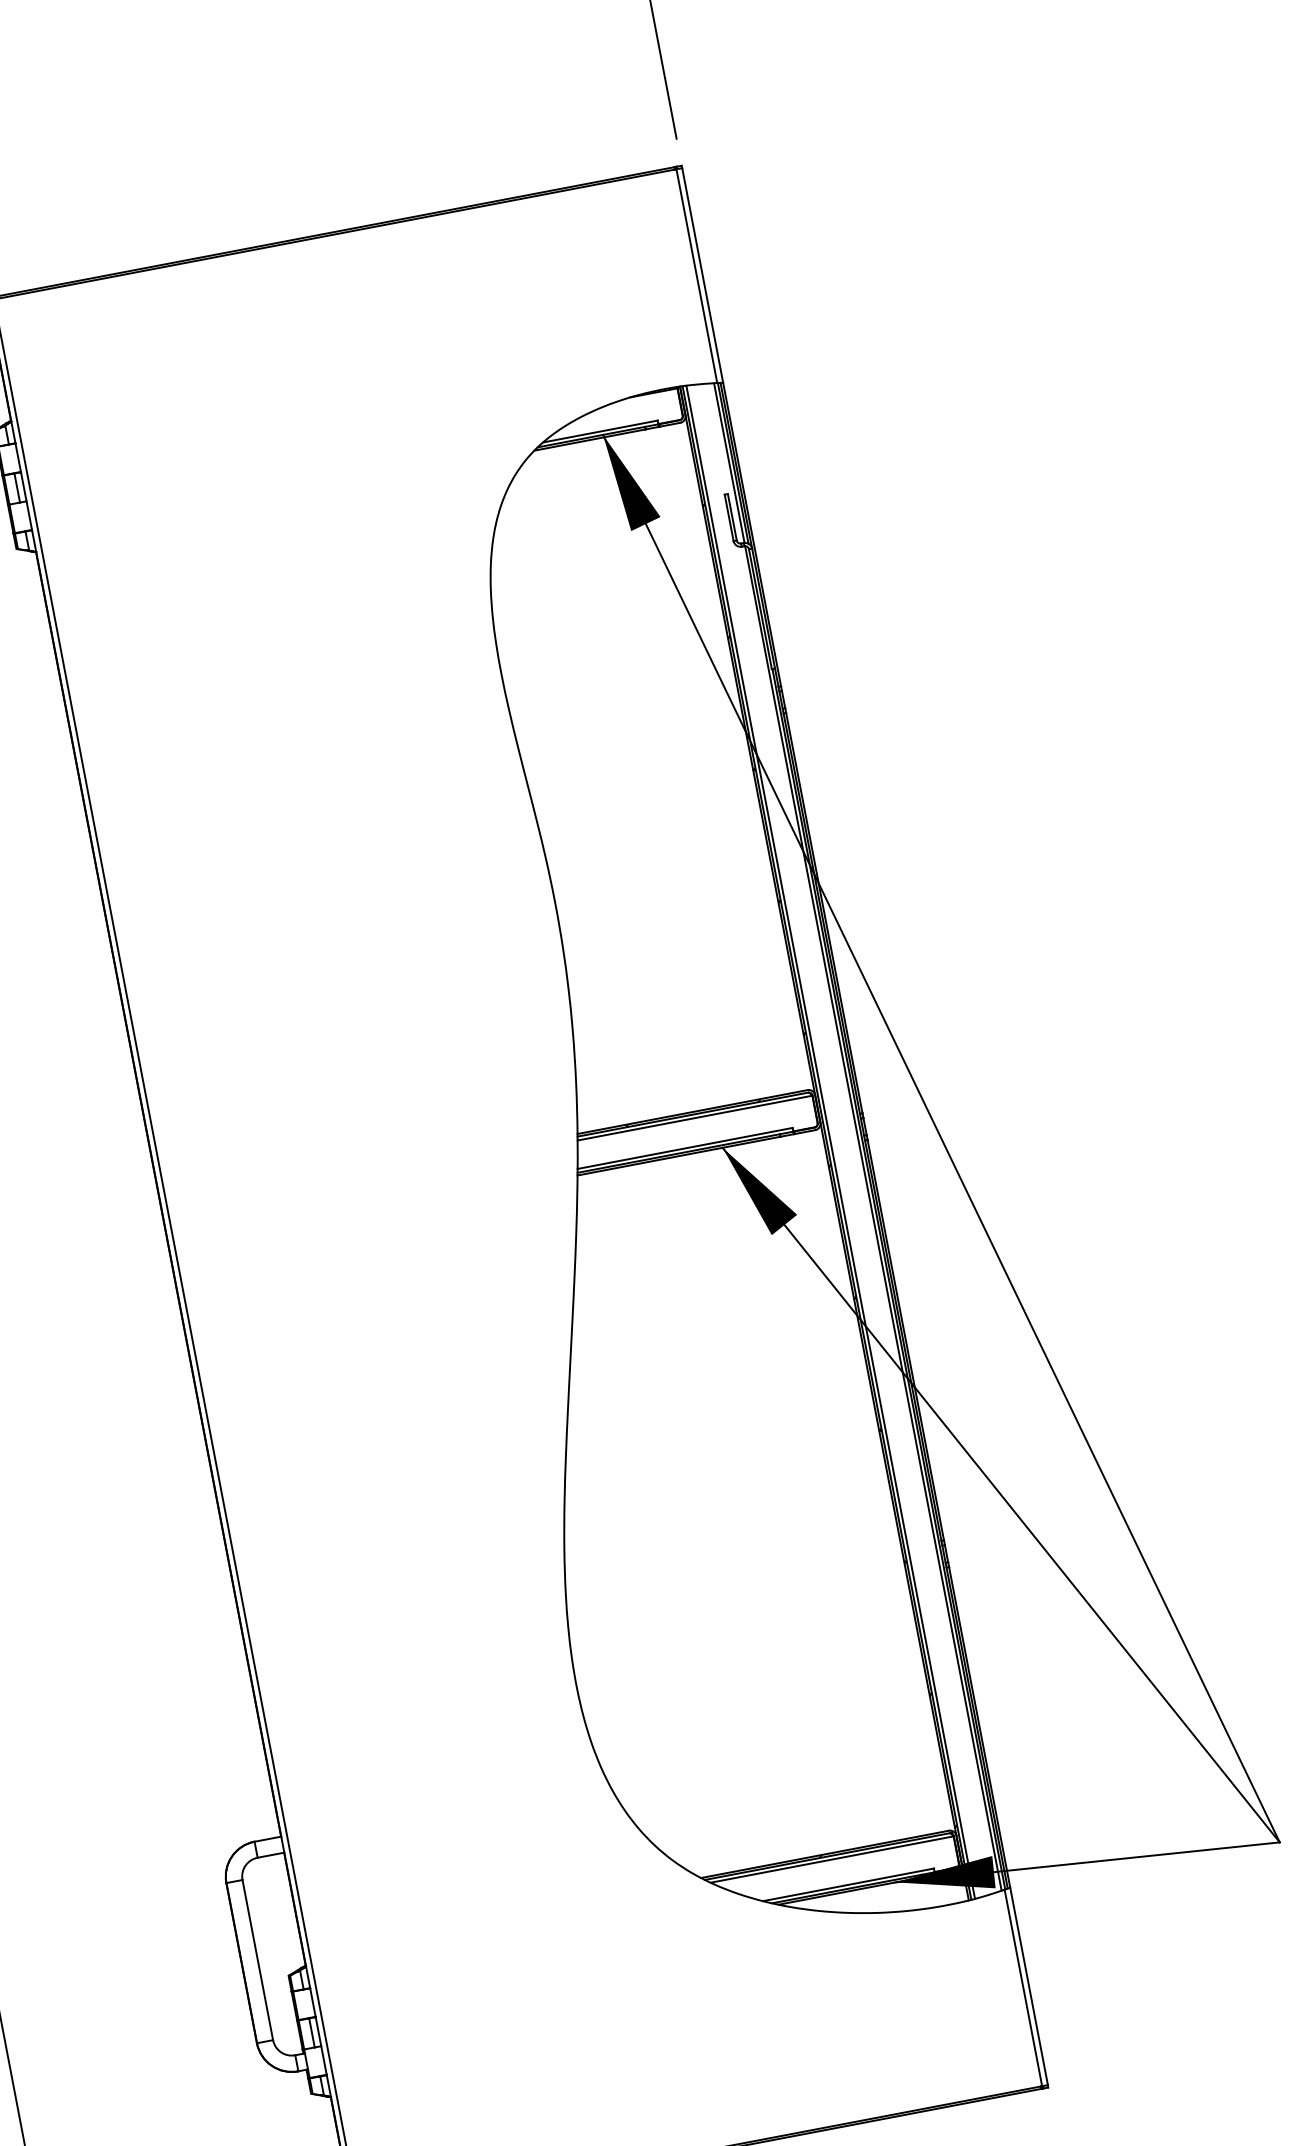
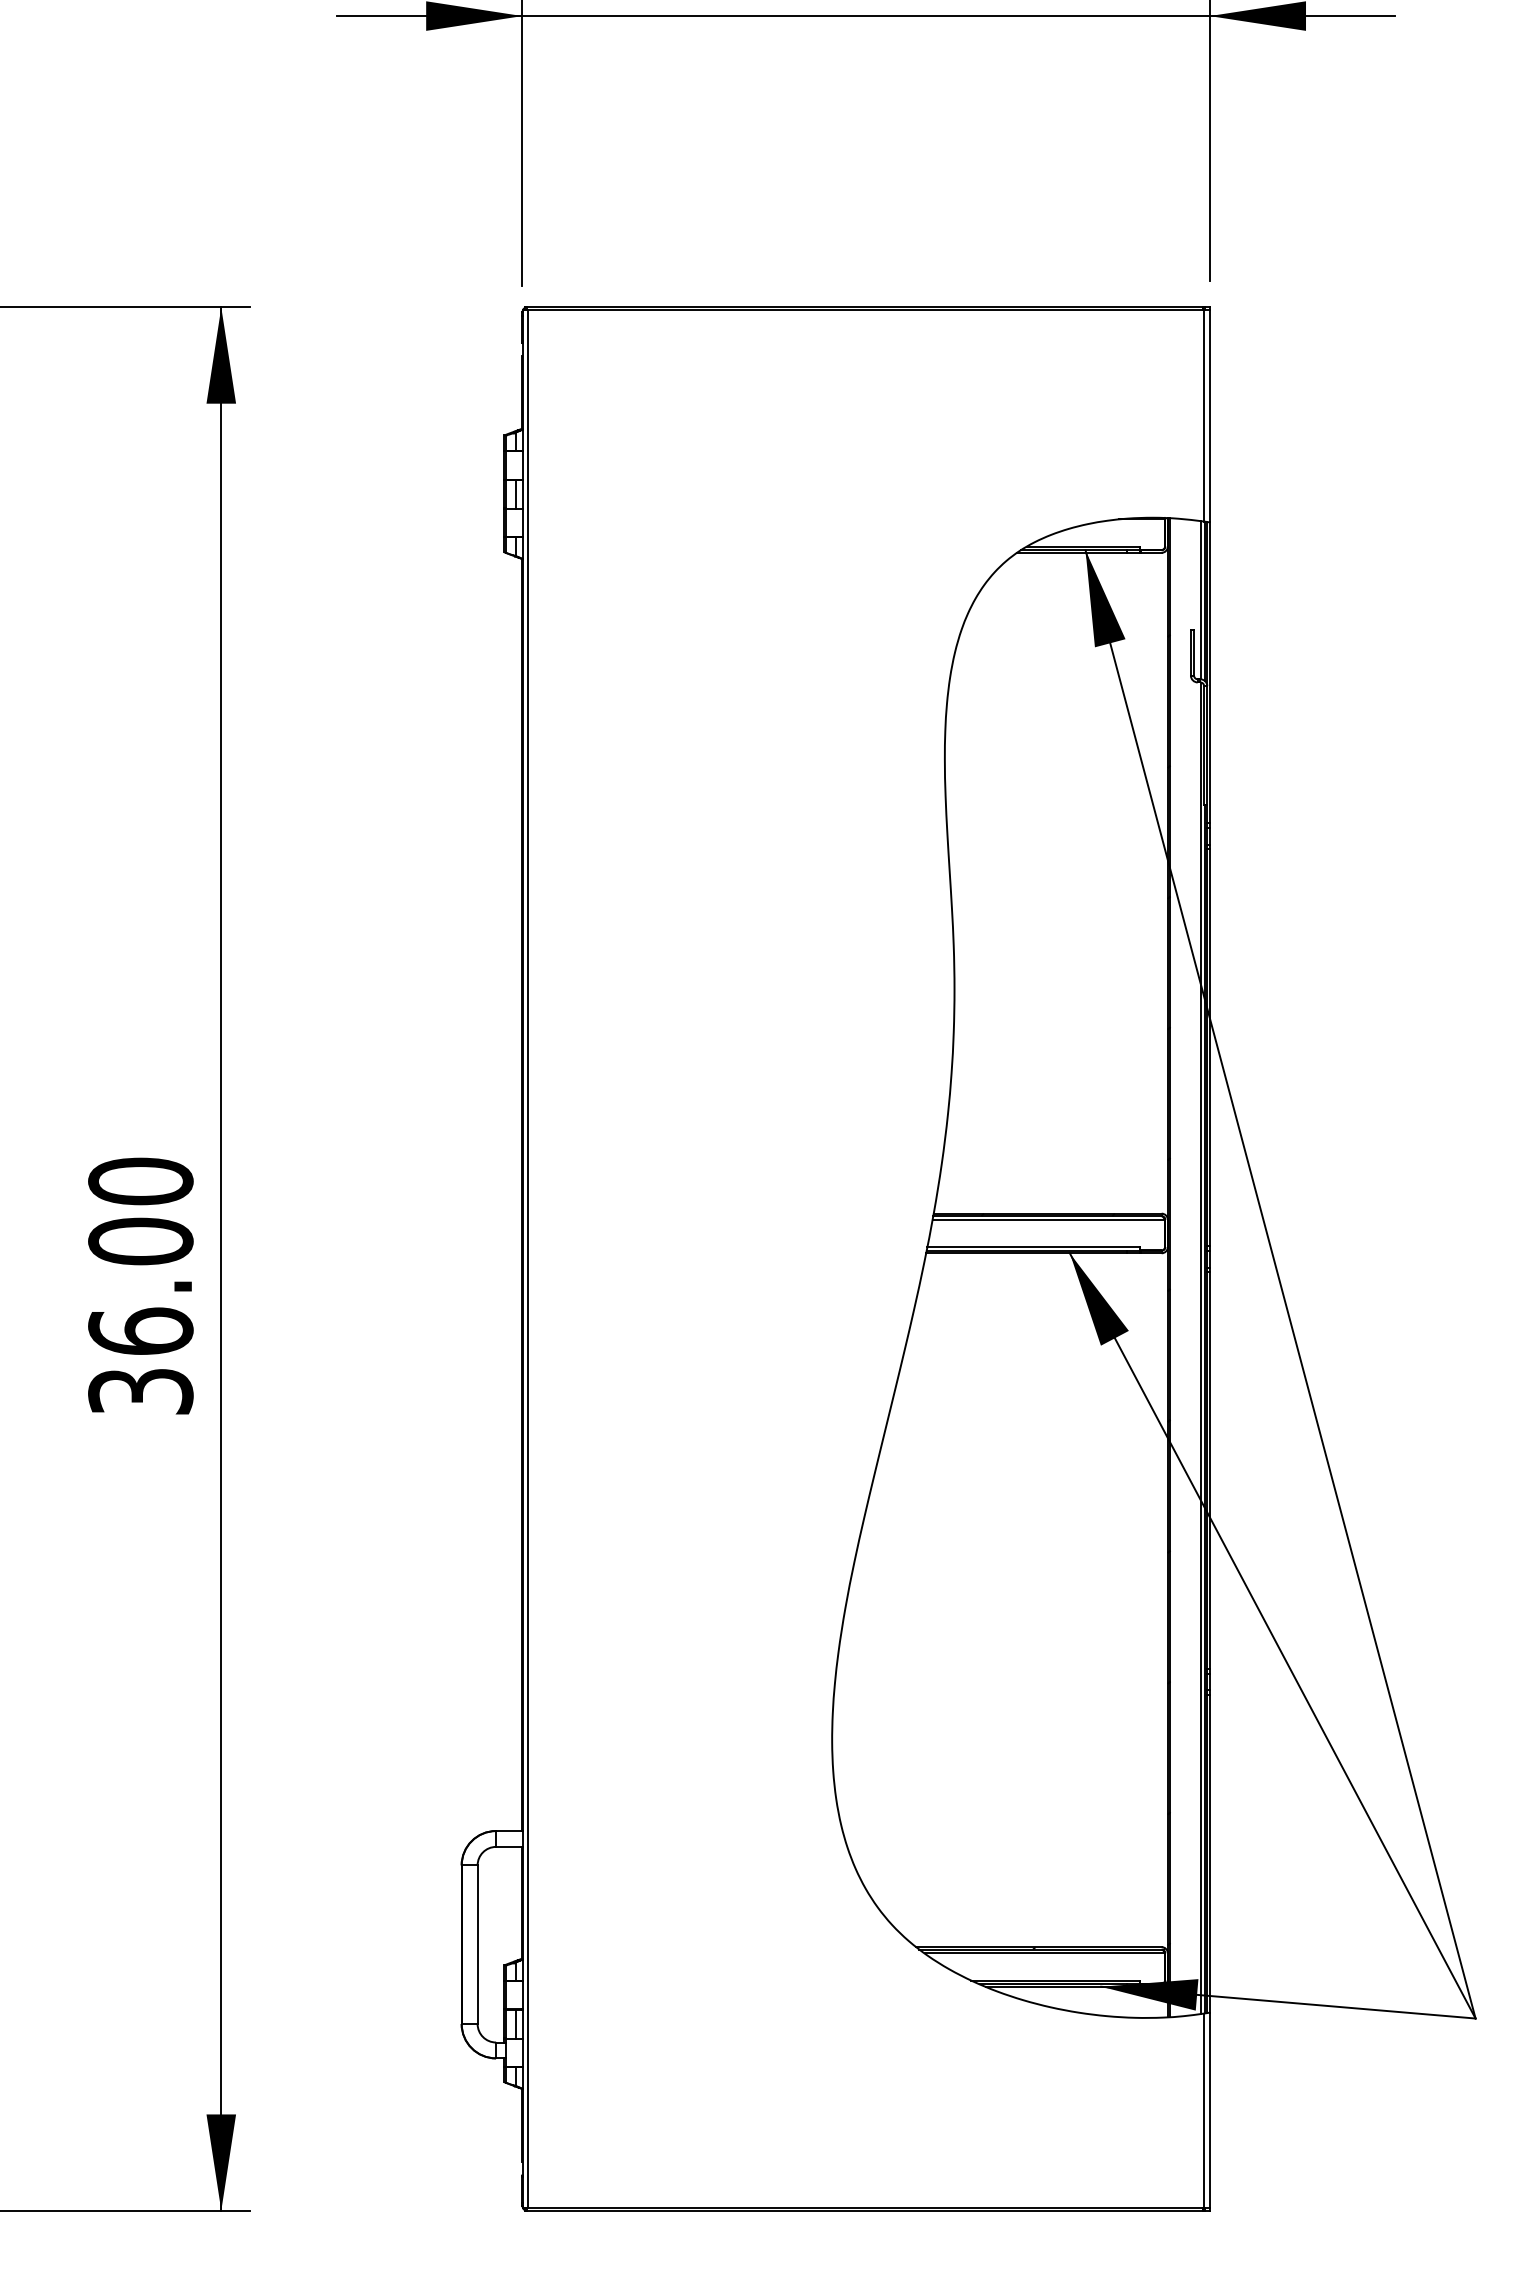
line: (831, 1142) -> (1174, 1267), removed

